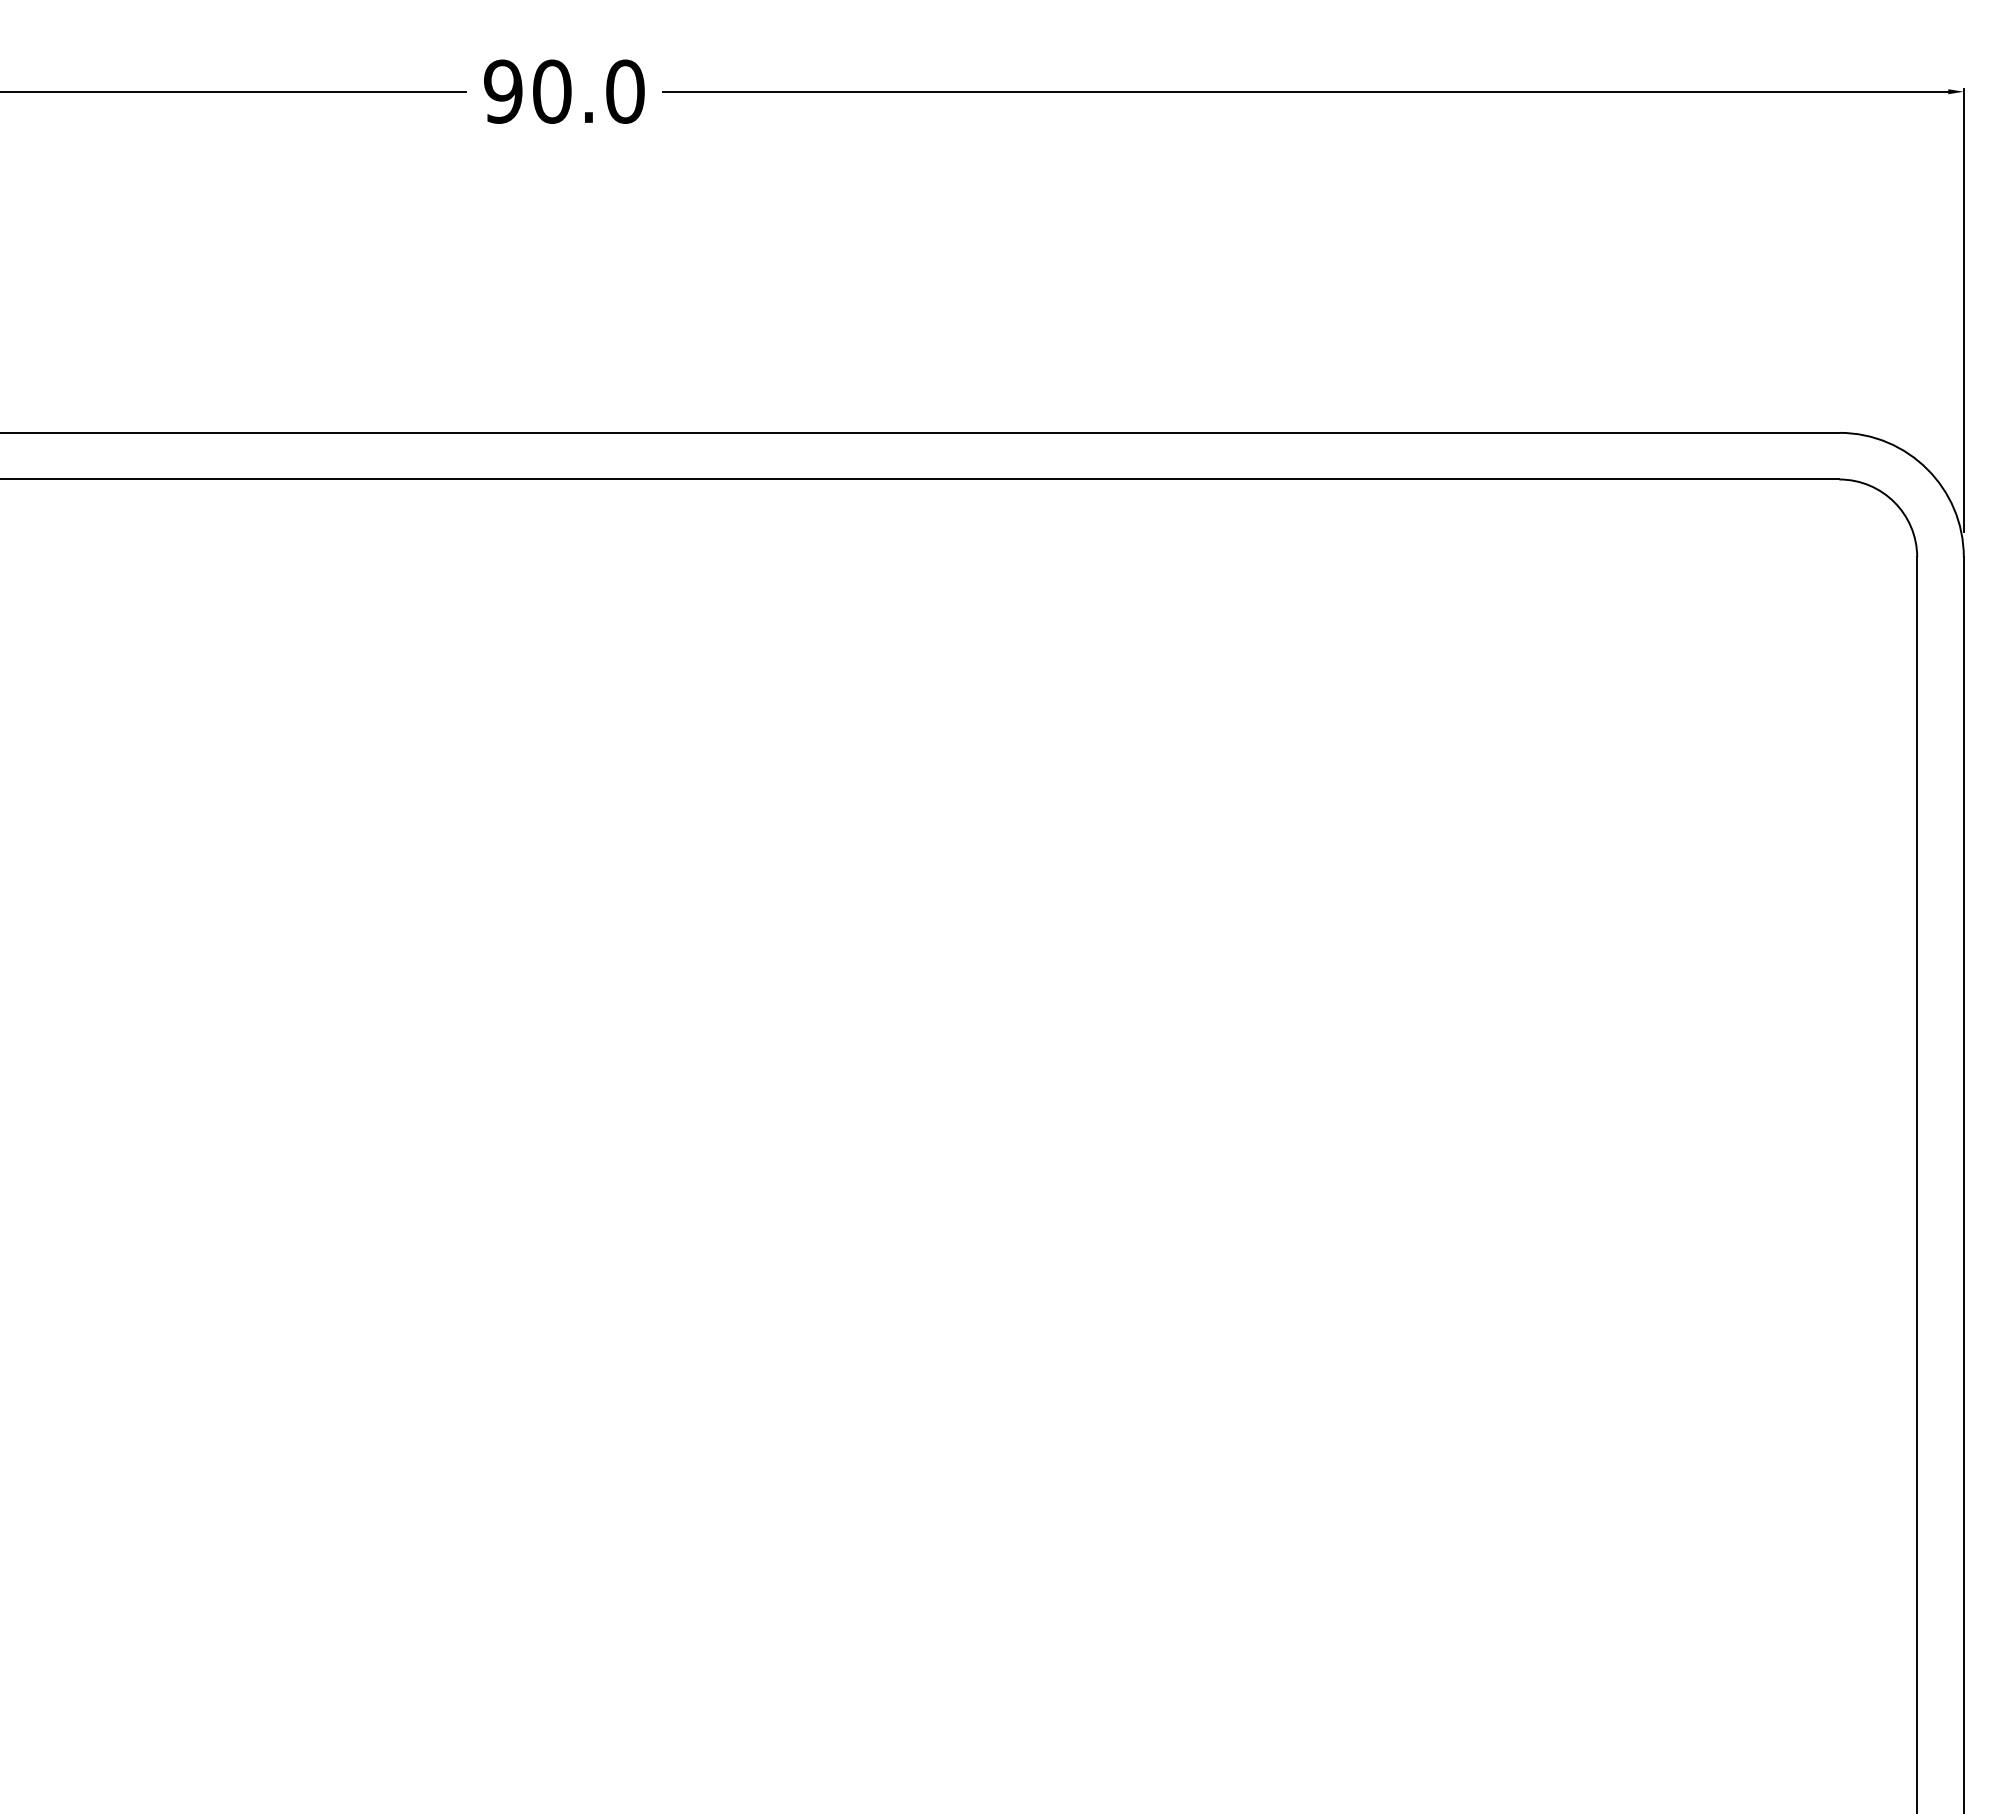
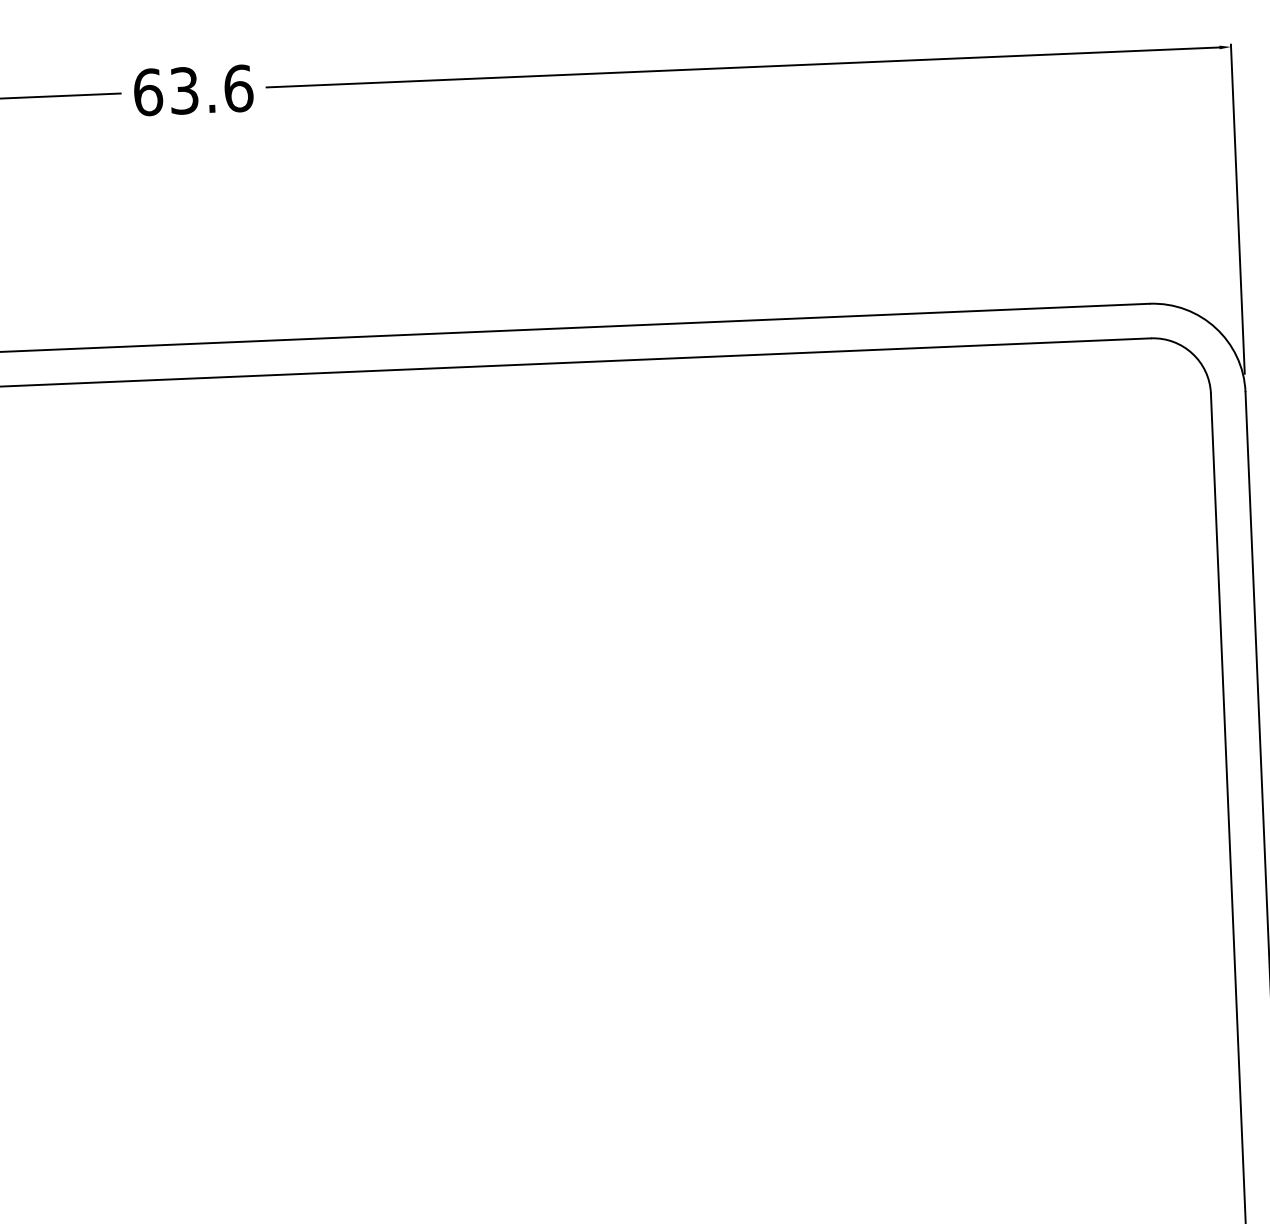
text: (564, 91) -> (193, 90), 90.0 -> 63.6

